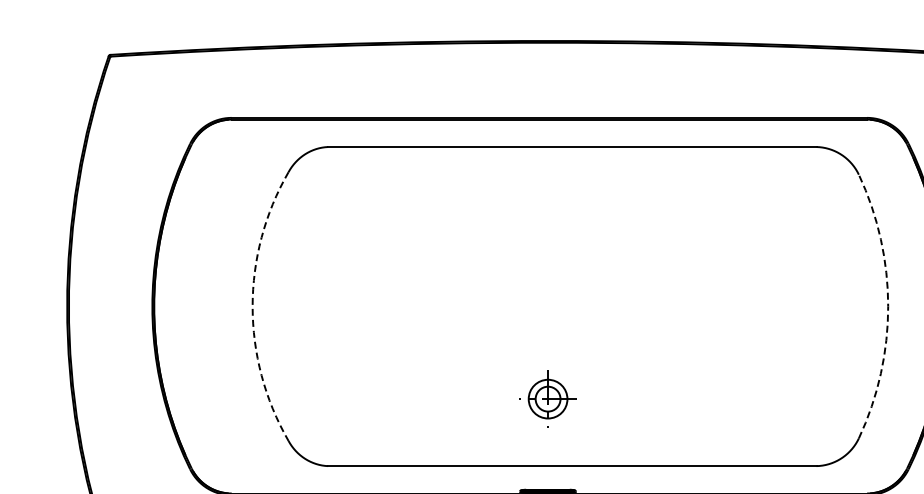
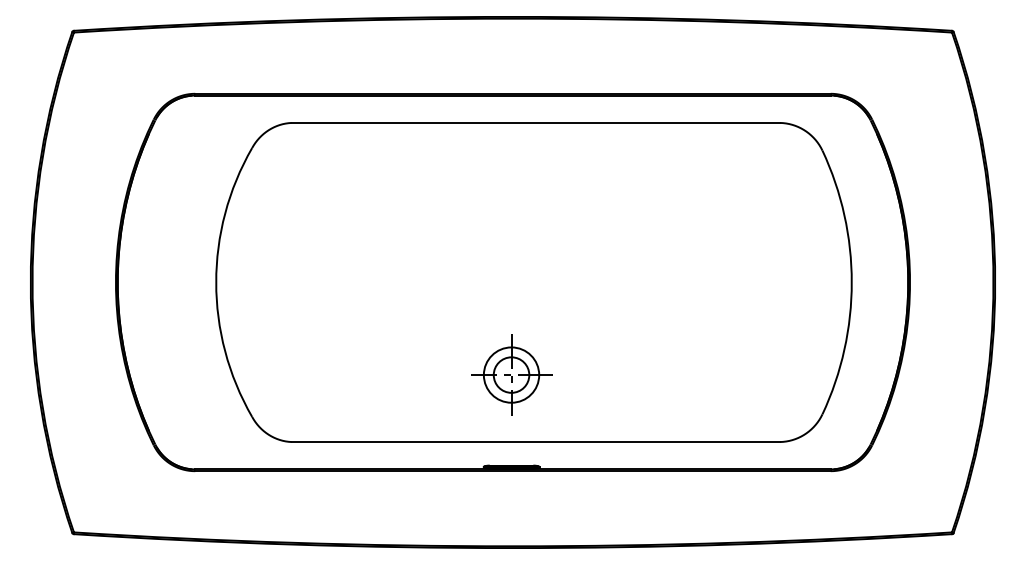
arc: (252, 306) -> (216, 282), dashed -> solid
arc: (887, 306) -> (851, 282), dashed -> solid
part: (547, 398) -> (511, 374), size x1.43

